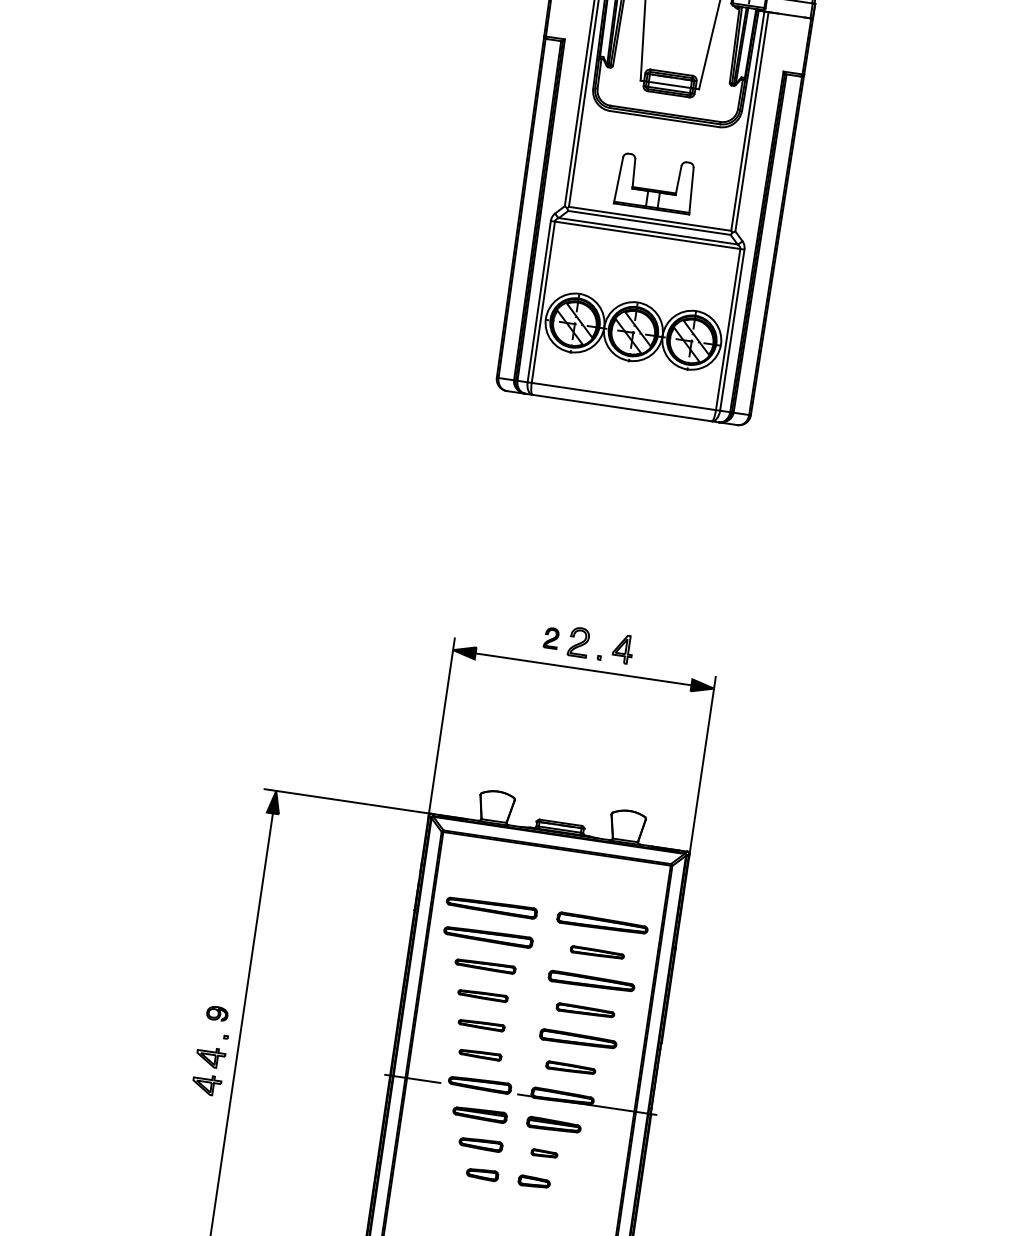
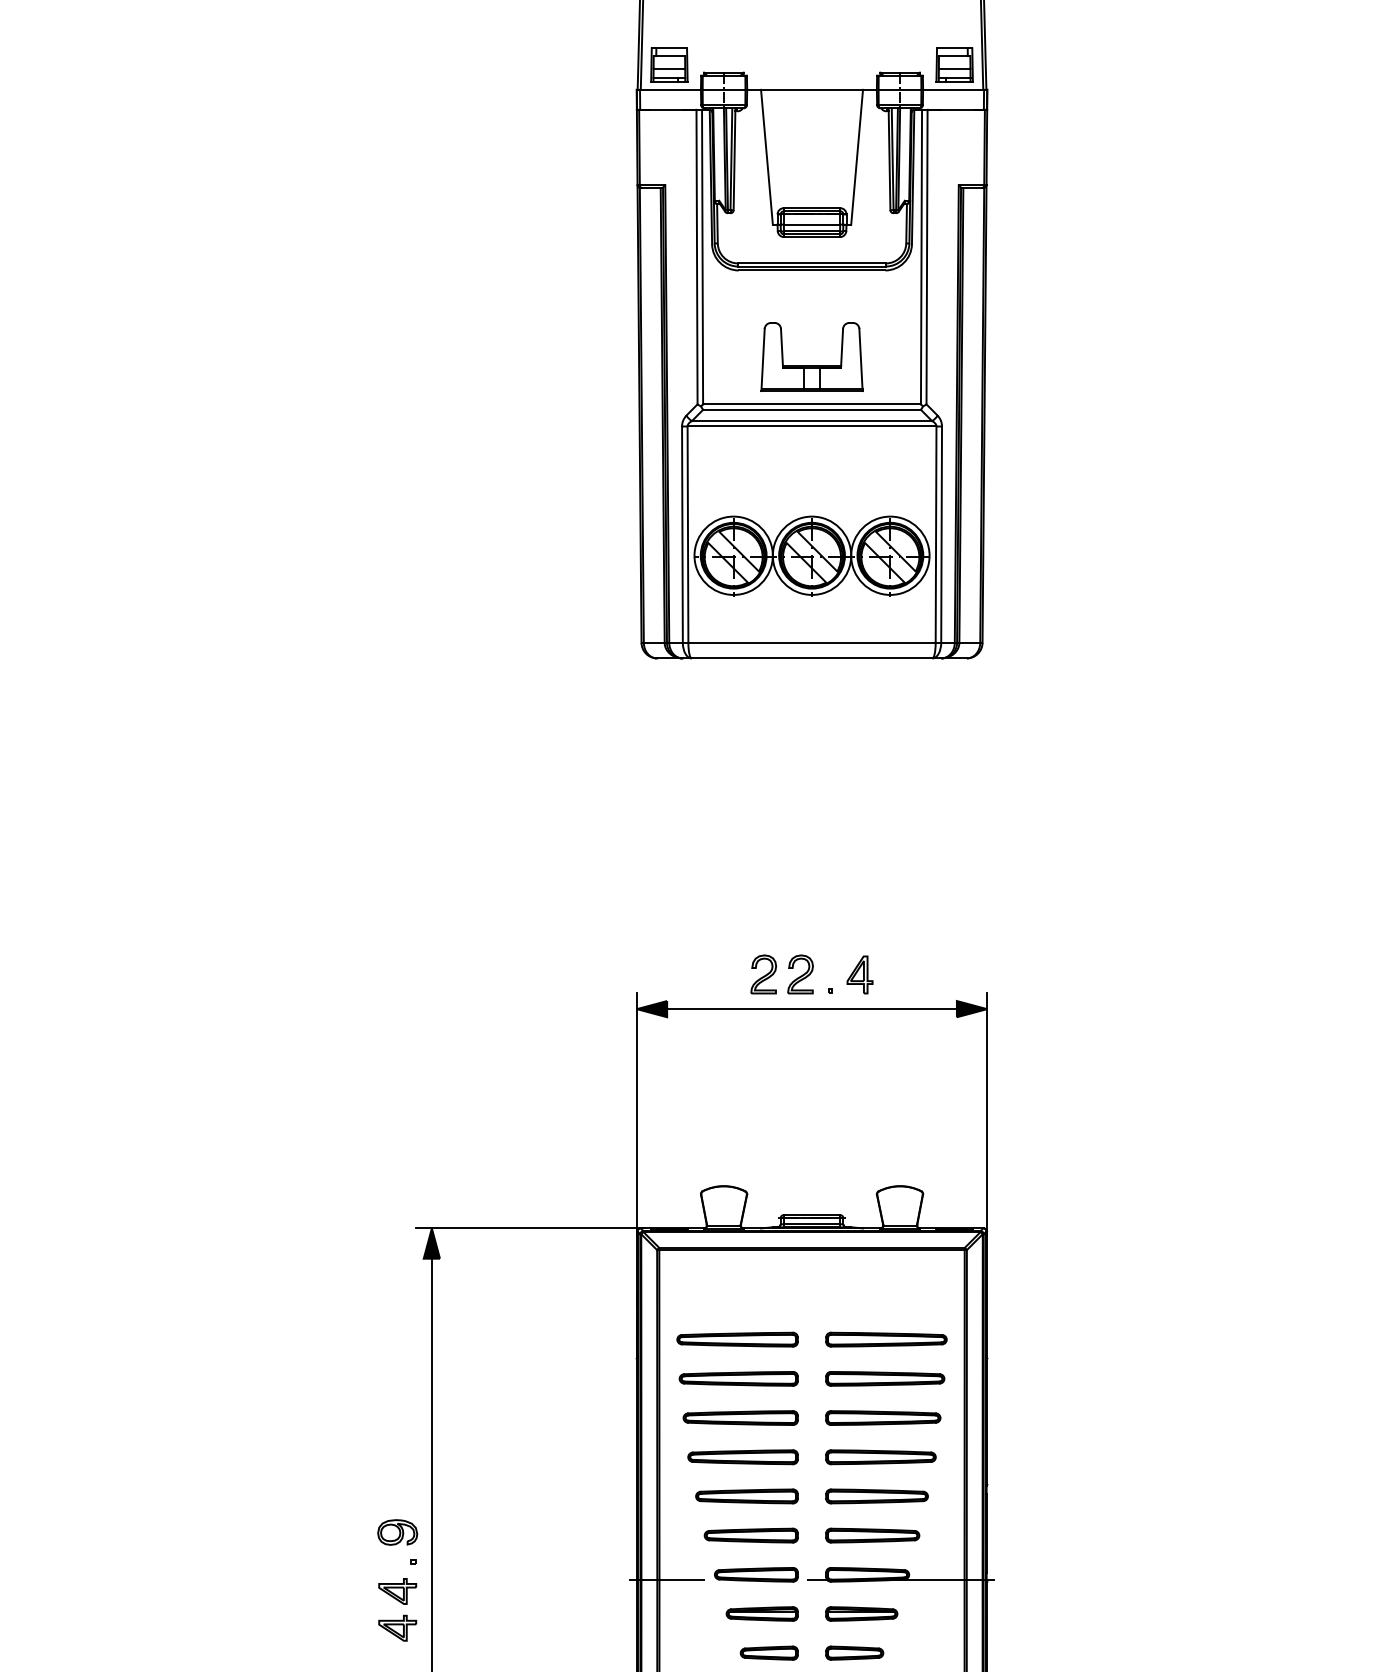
part: (551, 638) -> (763, 974), size x1.43
part: (597, 952) -> (885, 1378), size x1.67
part: (485, 965) -> (740, 1417), size x1.43
part: (482, 995) -> (742, 1457), size x1.67
part: (585, 1010) -> (880, 1457), size x1.43
part: (217, 1013) -> (397, 1532), size x1.43
part: (481, 1025) -> (746, 1496), size x1.67
part: (479, 1054) -> (750, 1535), size x1.67
part: (570, 1068) -> (872, 1535), size x1.43
part: (544, 1153) -> (854, 1652), size x1.67

